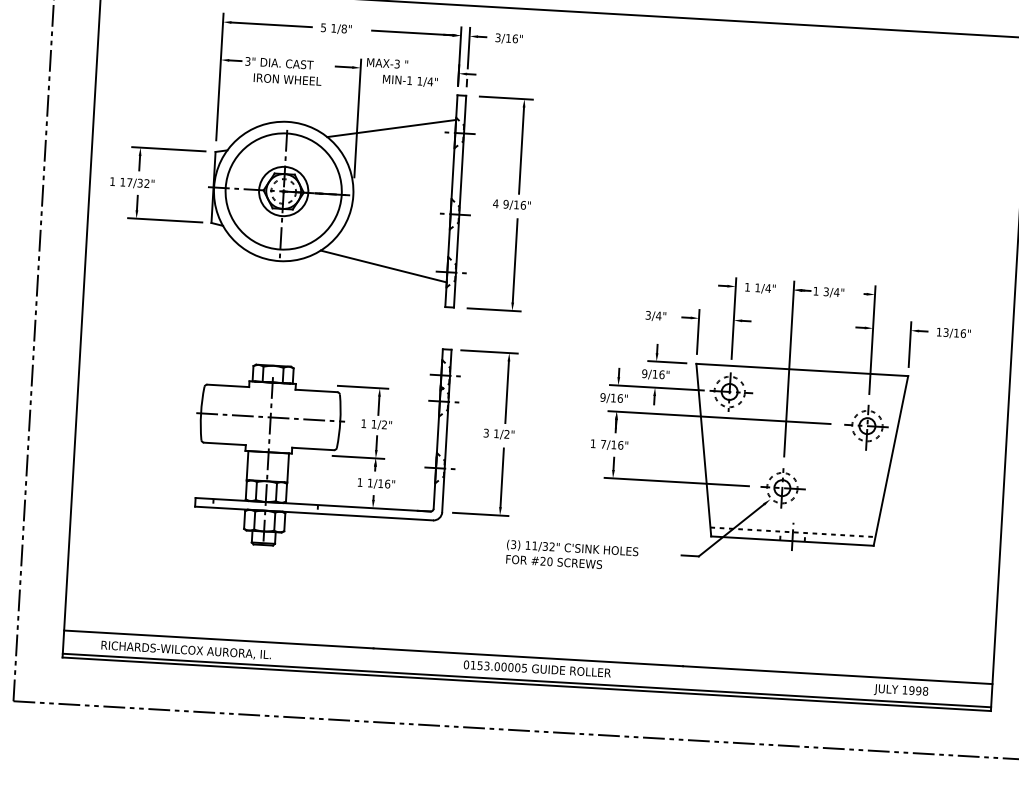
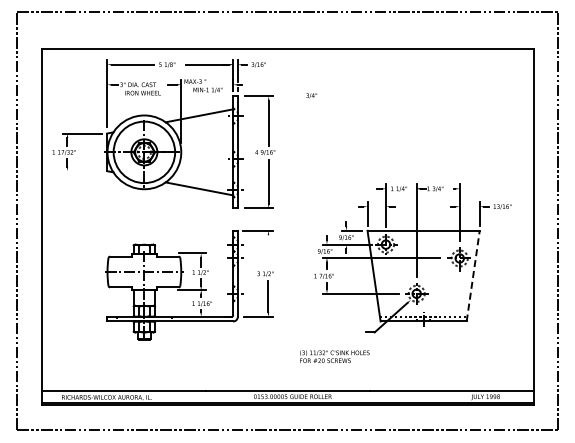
line: (164, 220) -> (82, 171), removed
text: (655, 315) -> (311, 95), moved
line: (507, 392) -> (268, 251), removed
line: (891, 461) -> (473, 276), solid -> dashed
text: (571, 554) -> (334, 356), moved

